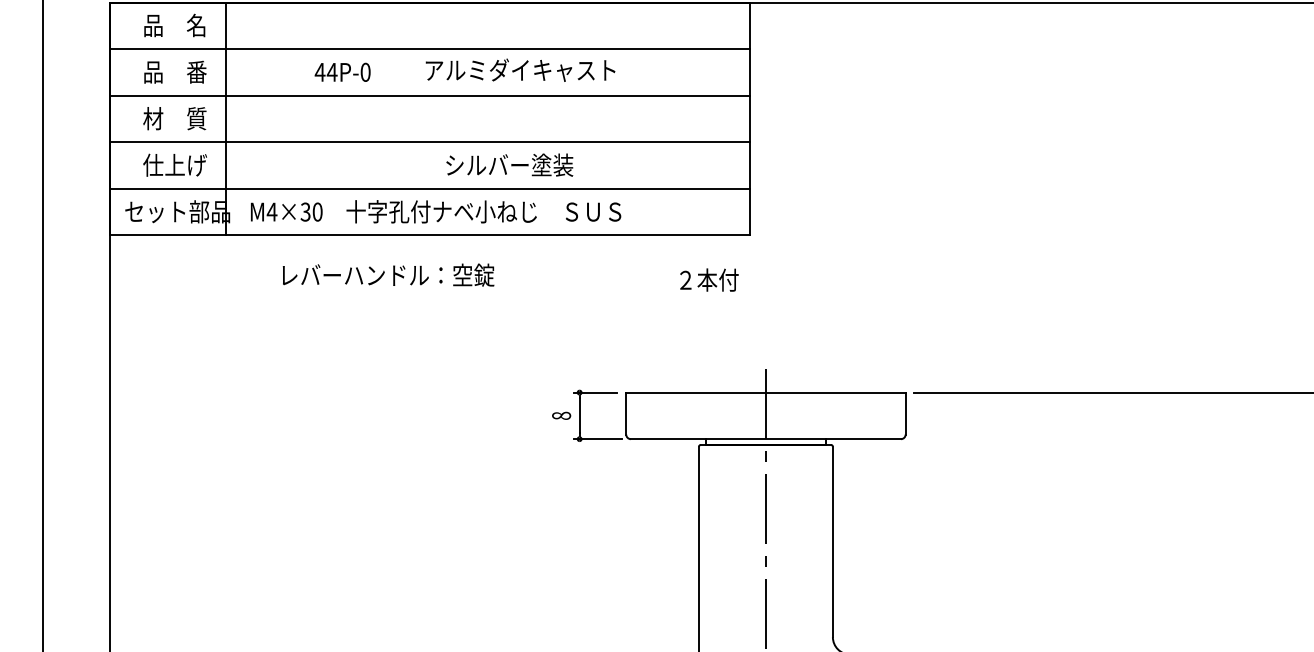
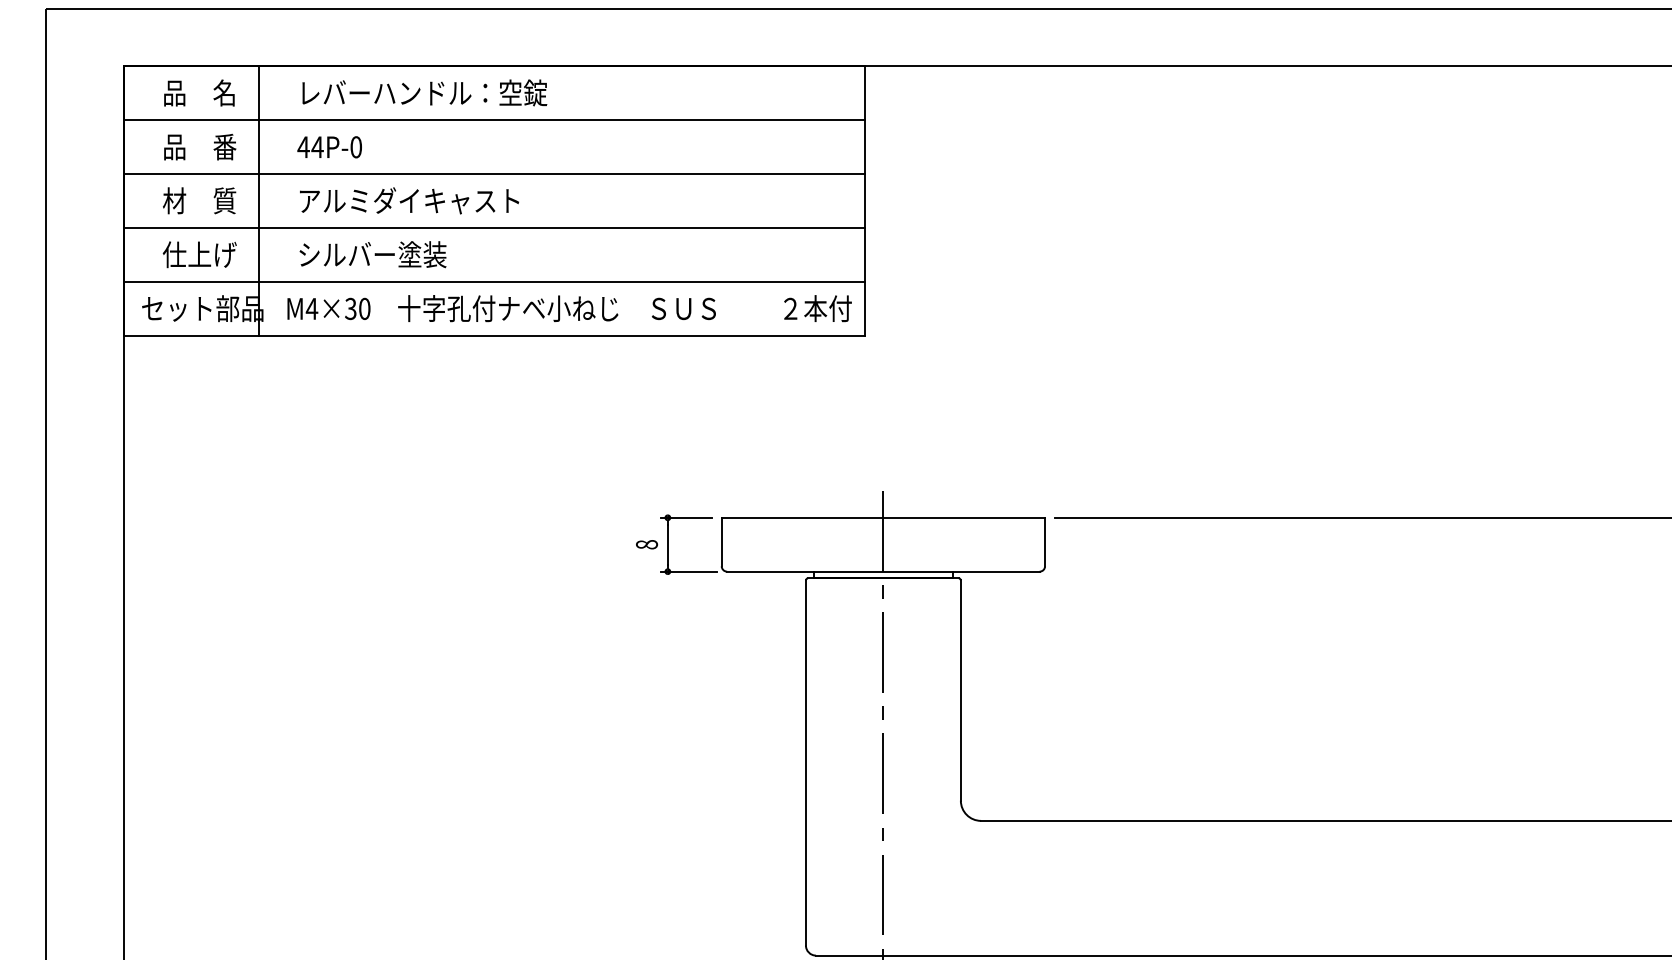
text: (520, 69) -> (409, 200), moved
text: (342, 72) -> (329, 147), moved
text: (509, 165) -> (372, 254), moved
text: (388, 274) -> (424, 92), moved
text: (708, 280) -> (817, 308), moved

